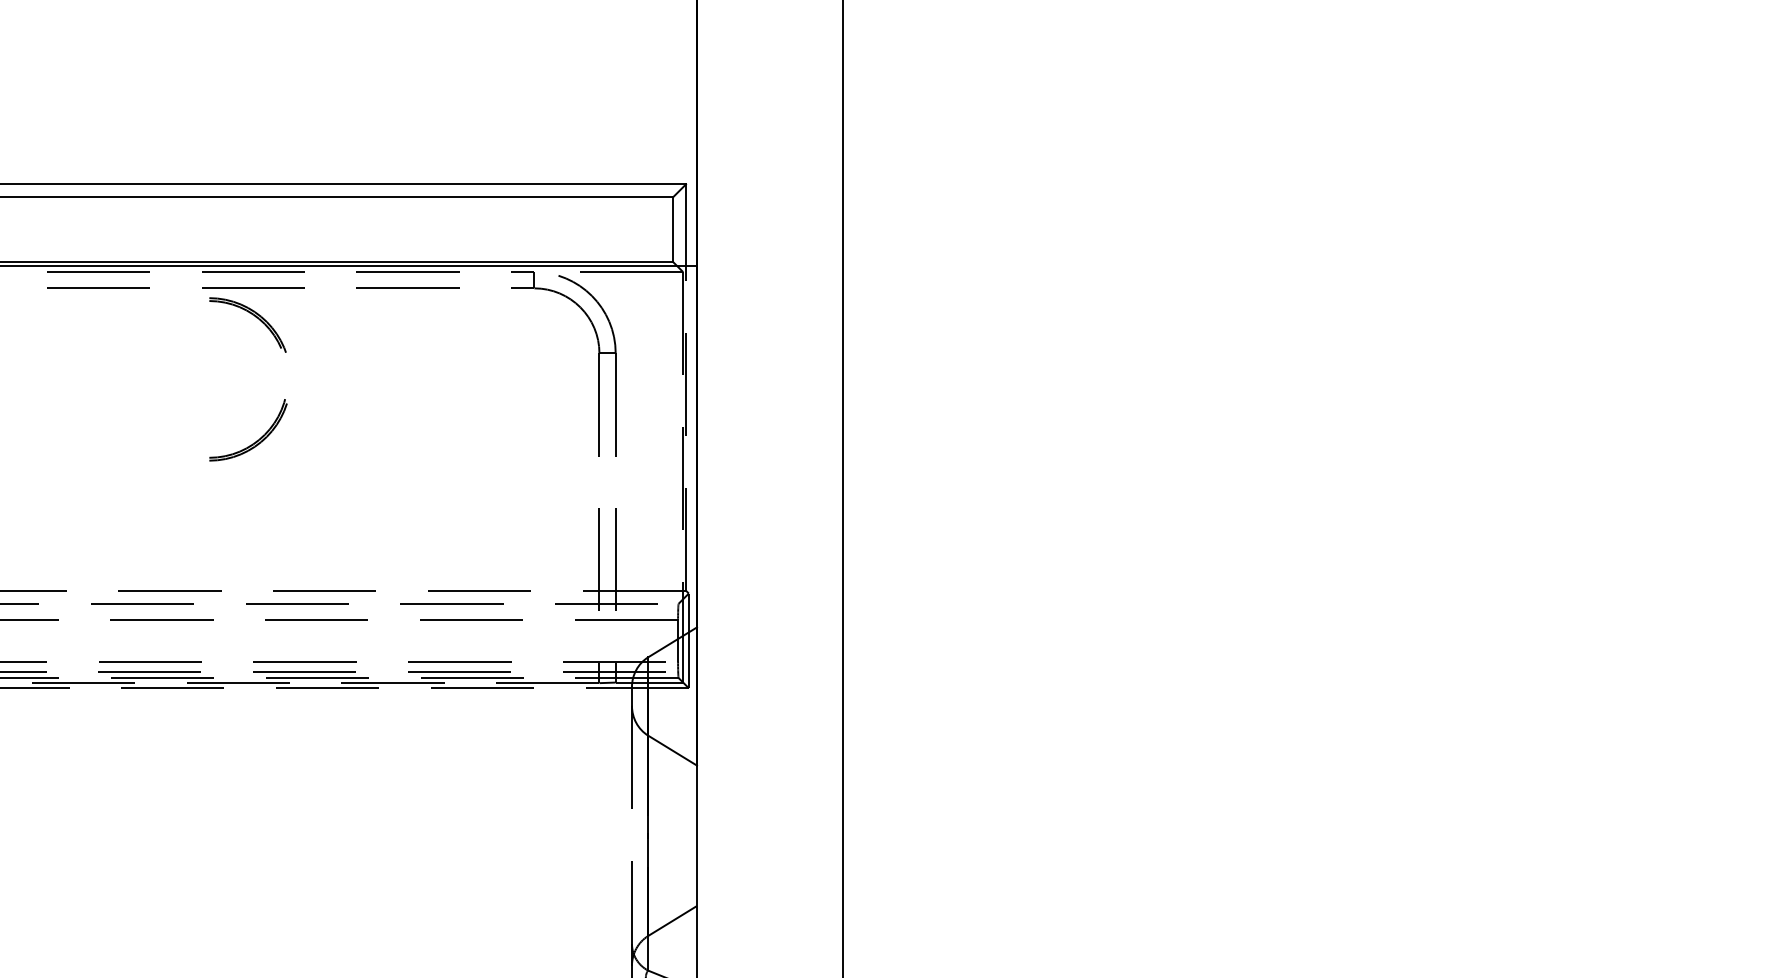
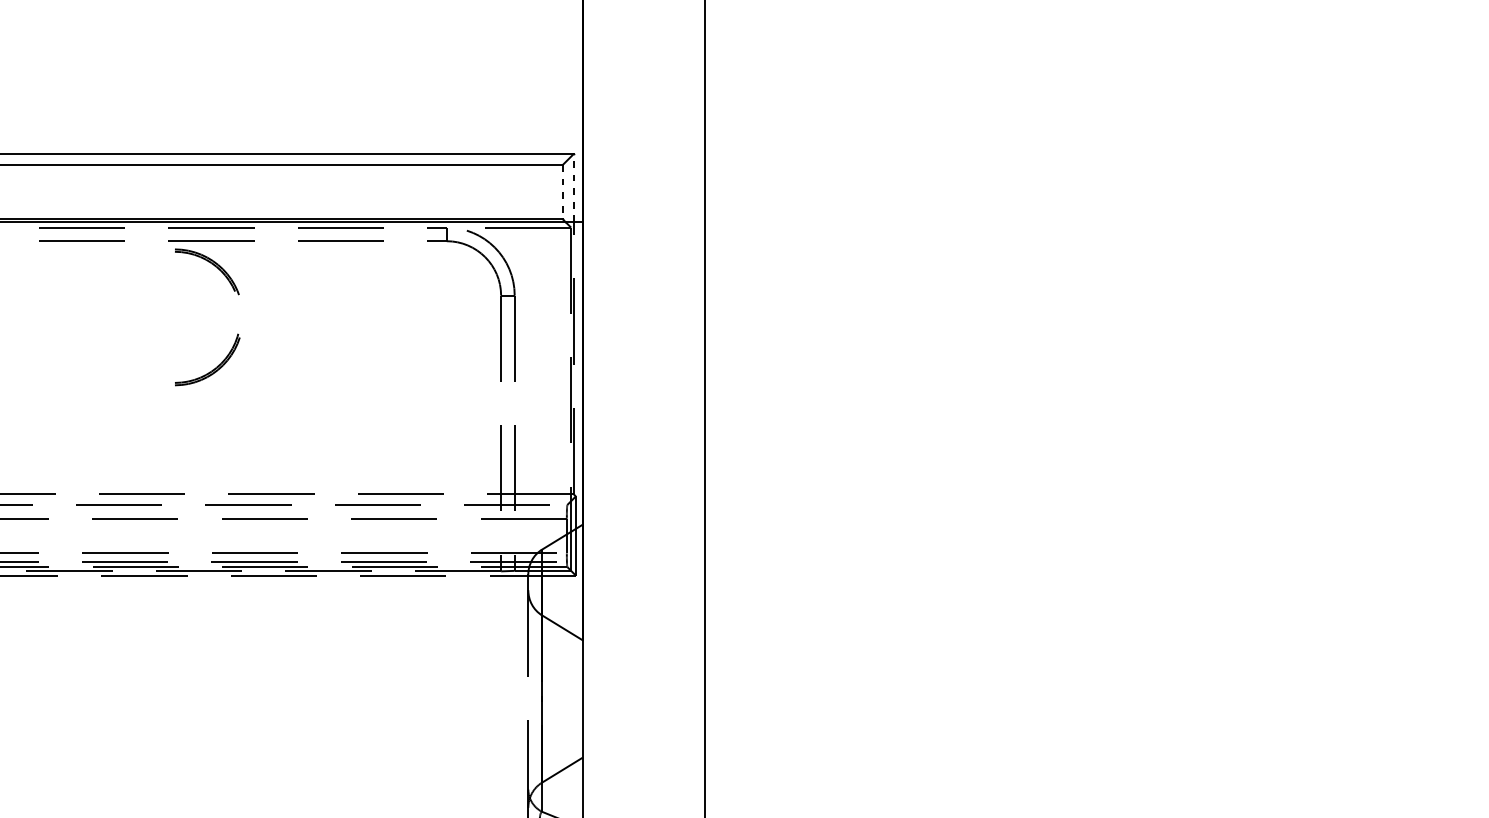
line: (686, 225) -> (573, 188), solid -> dashed
line: (673, 229) -> (563, 192), solid -> dashed

